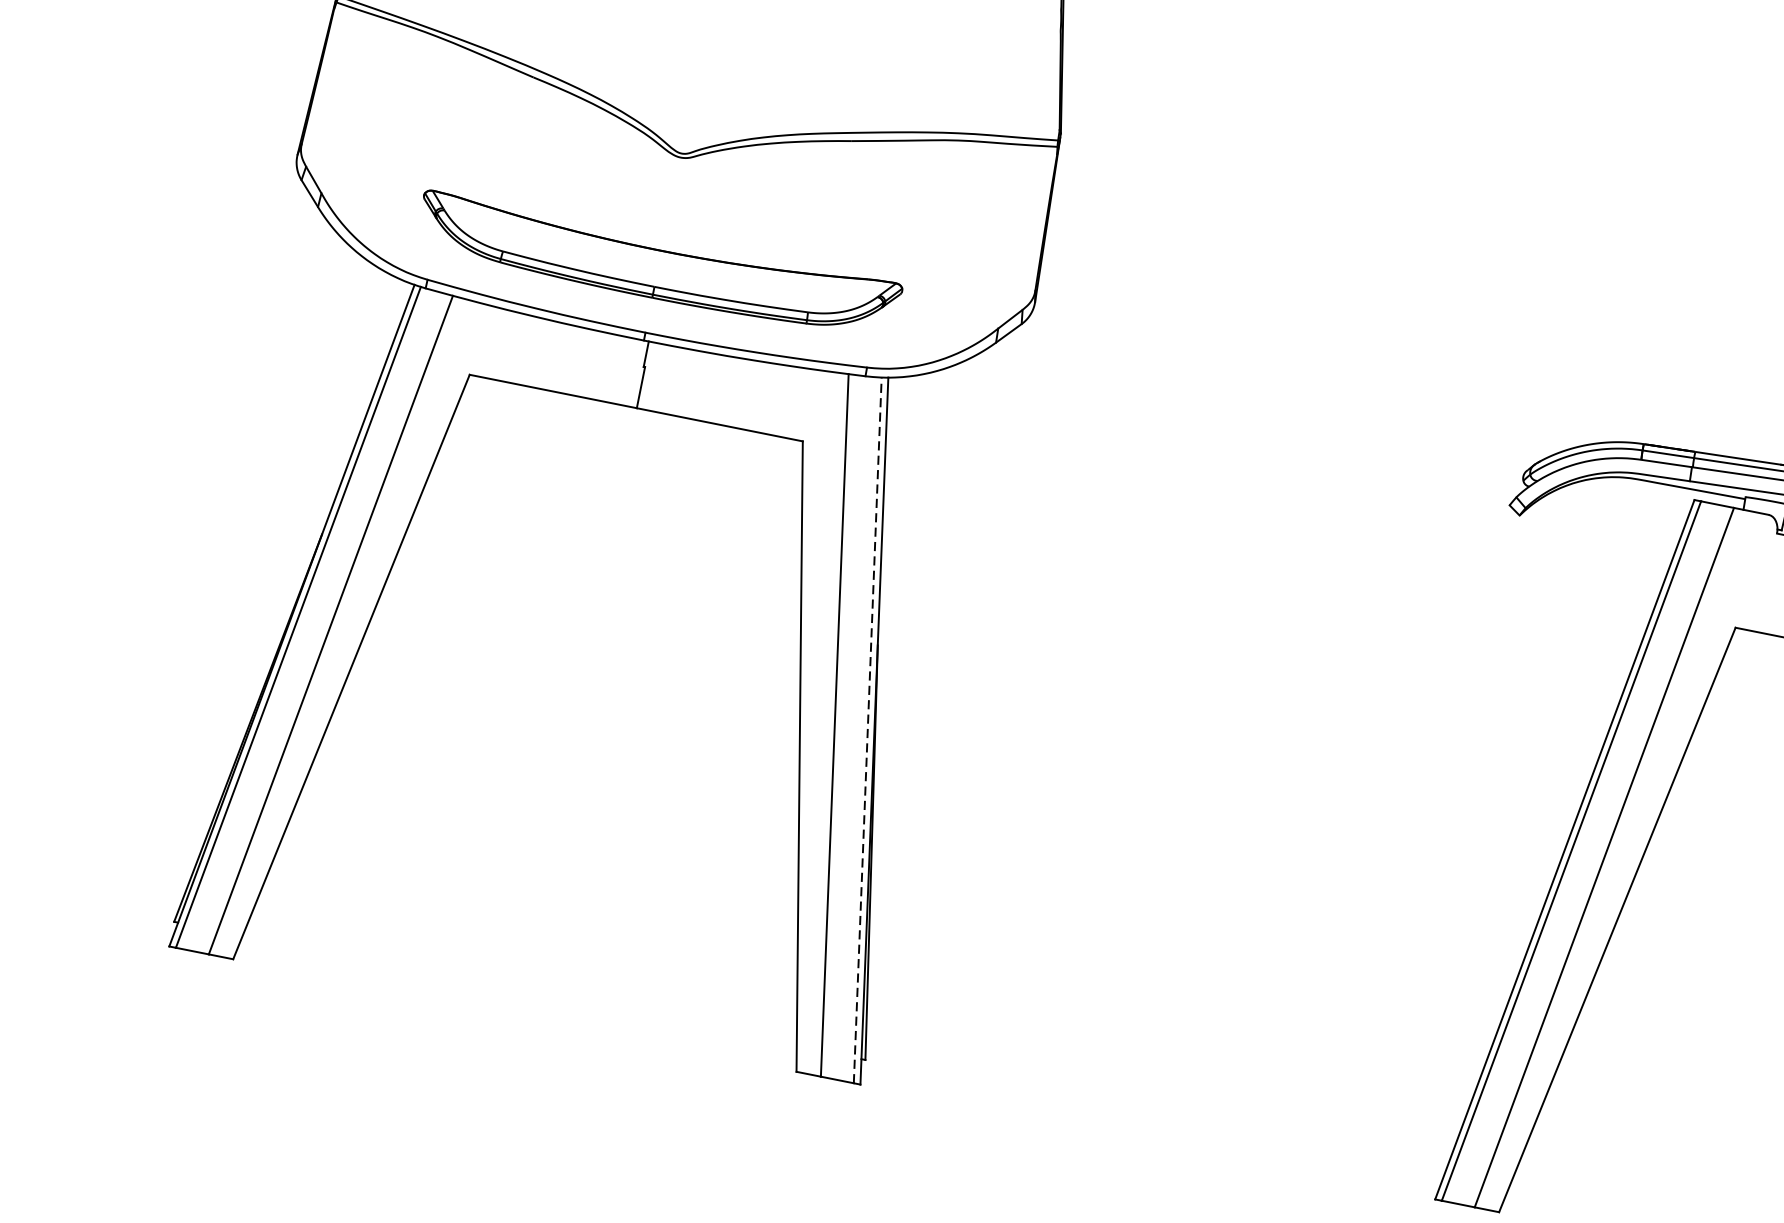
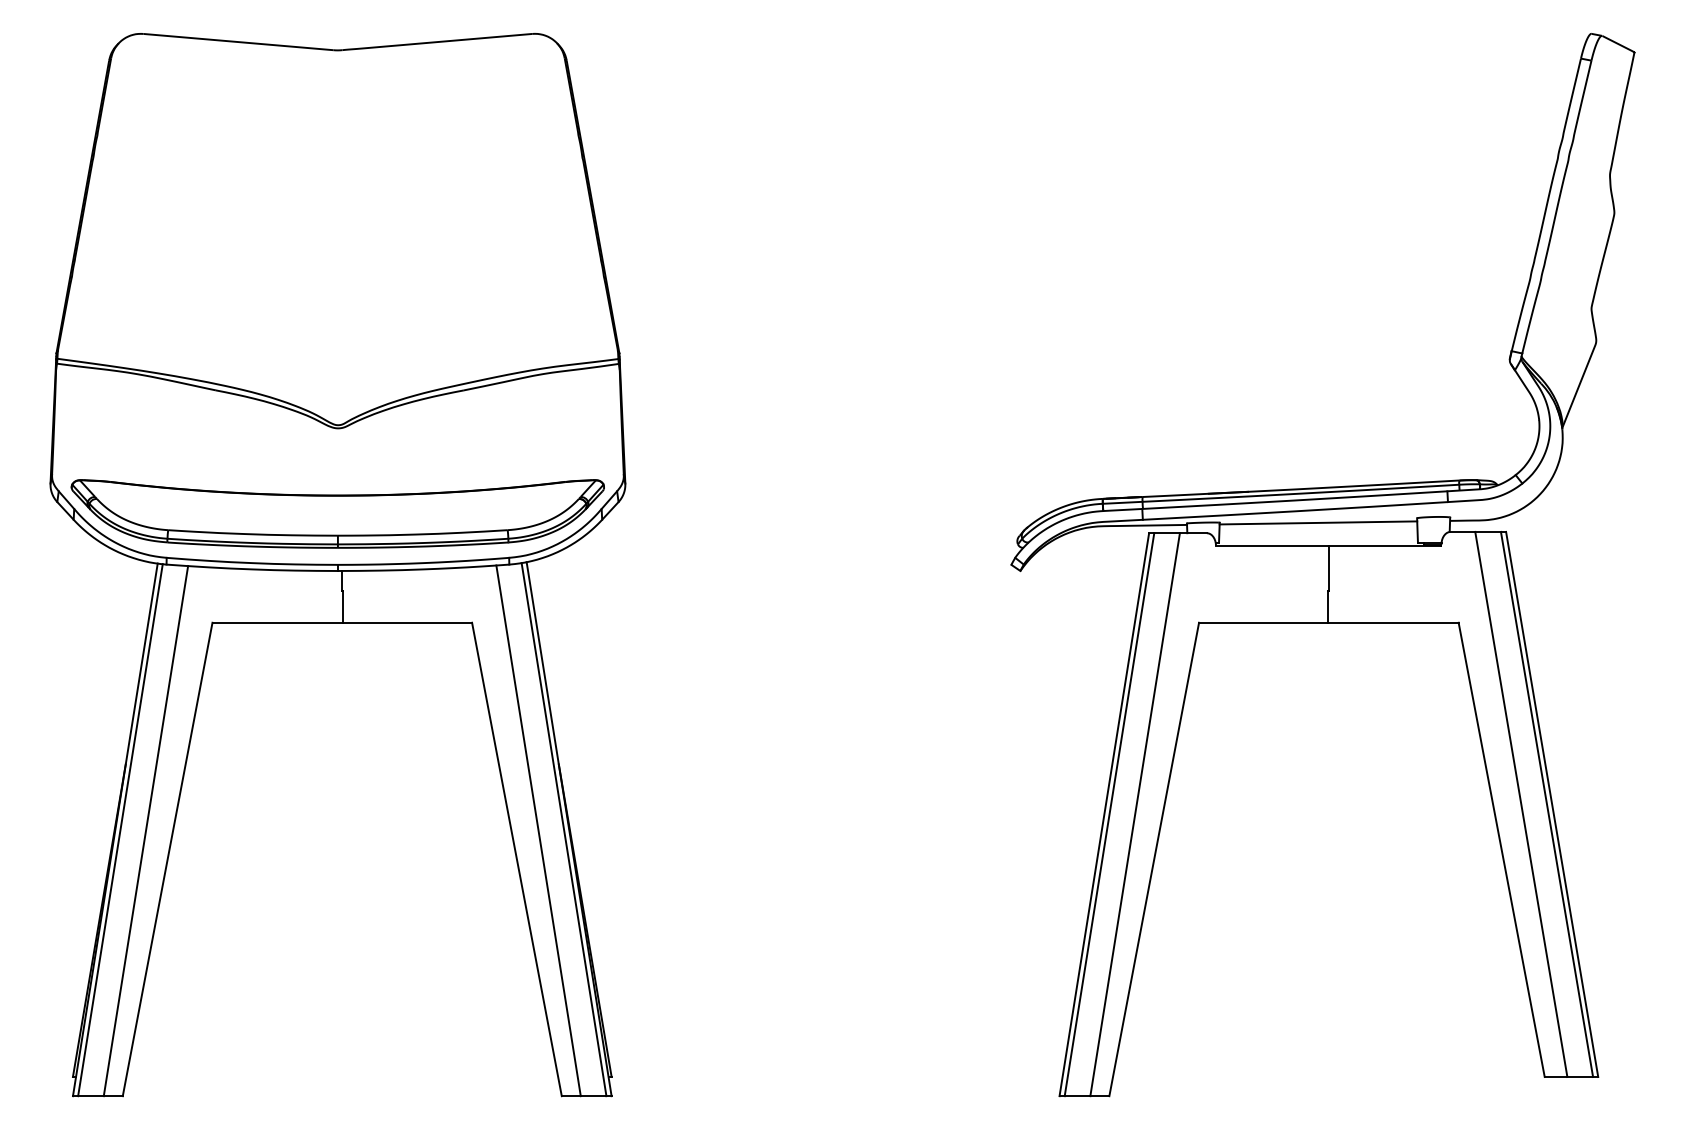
part: (658, 266) -> (337, 513), size x1.43
line: (868, 730) -> (564, 829), dashed -> solid

